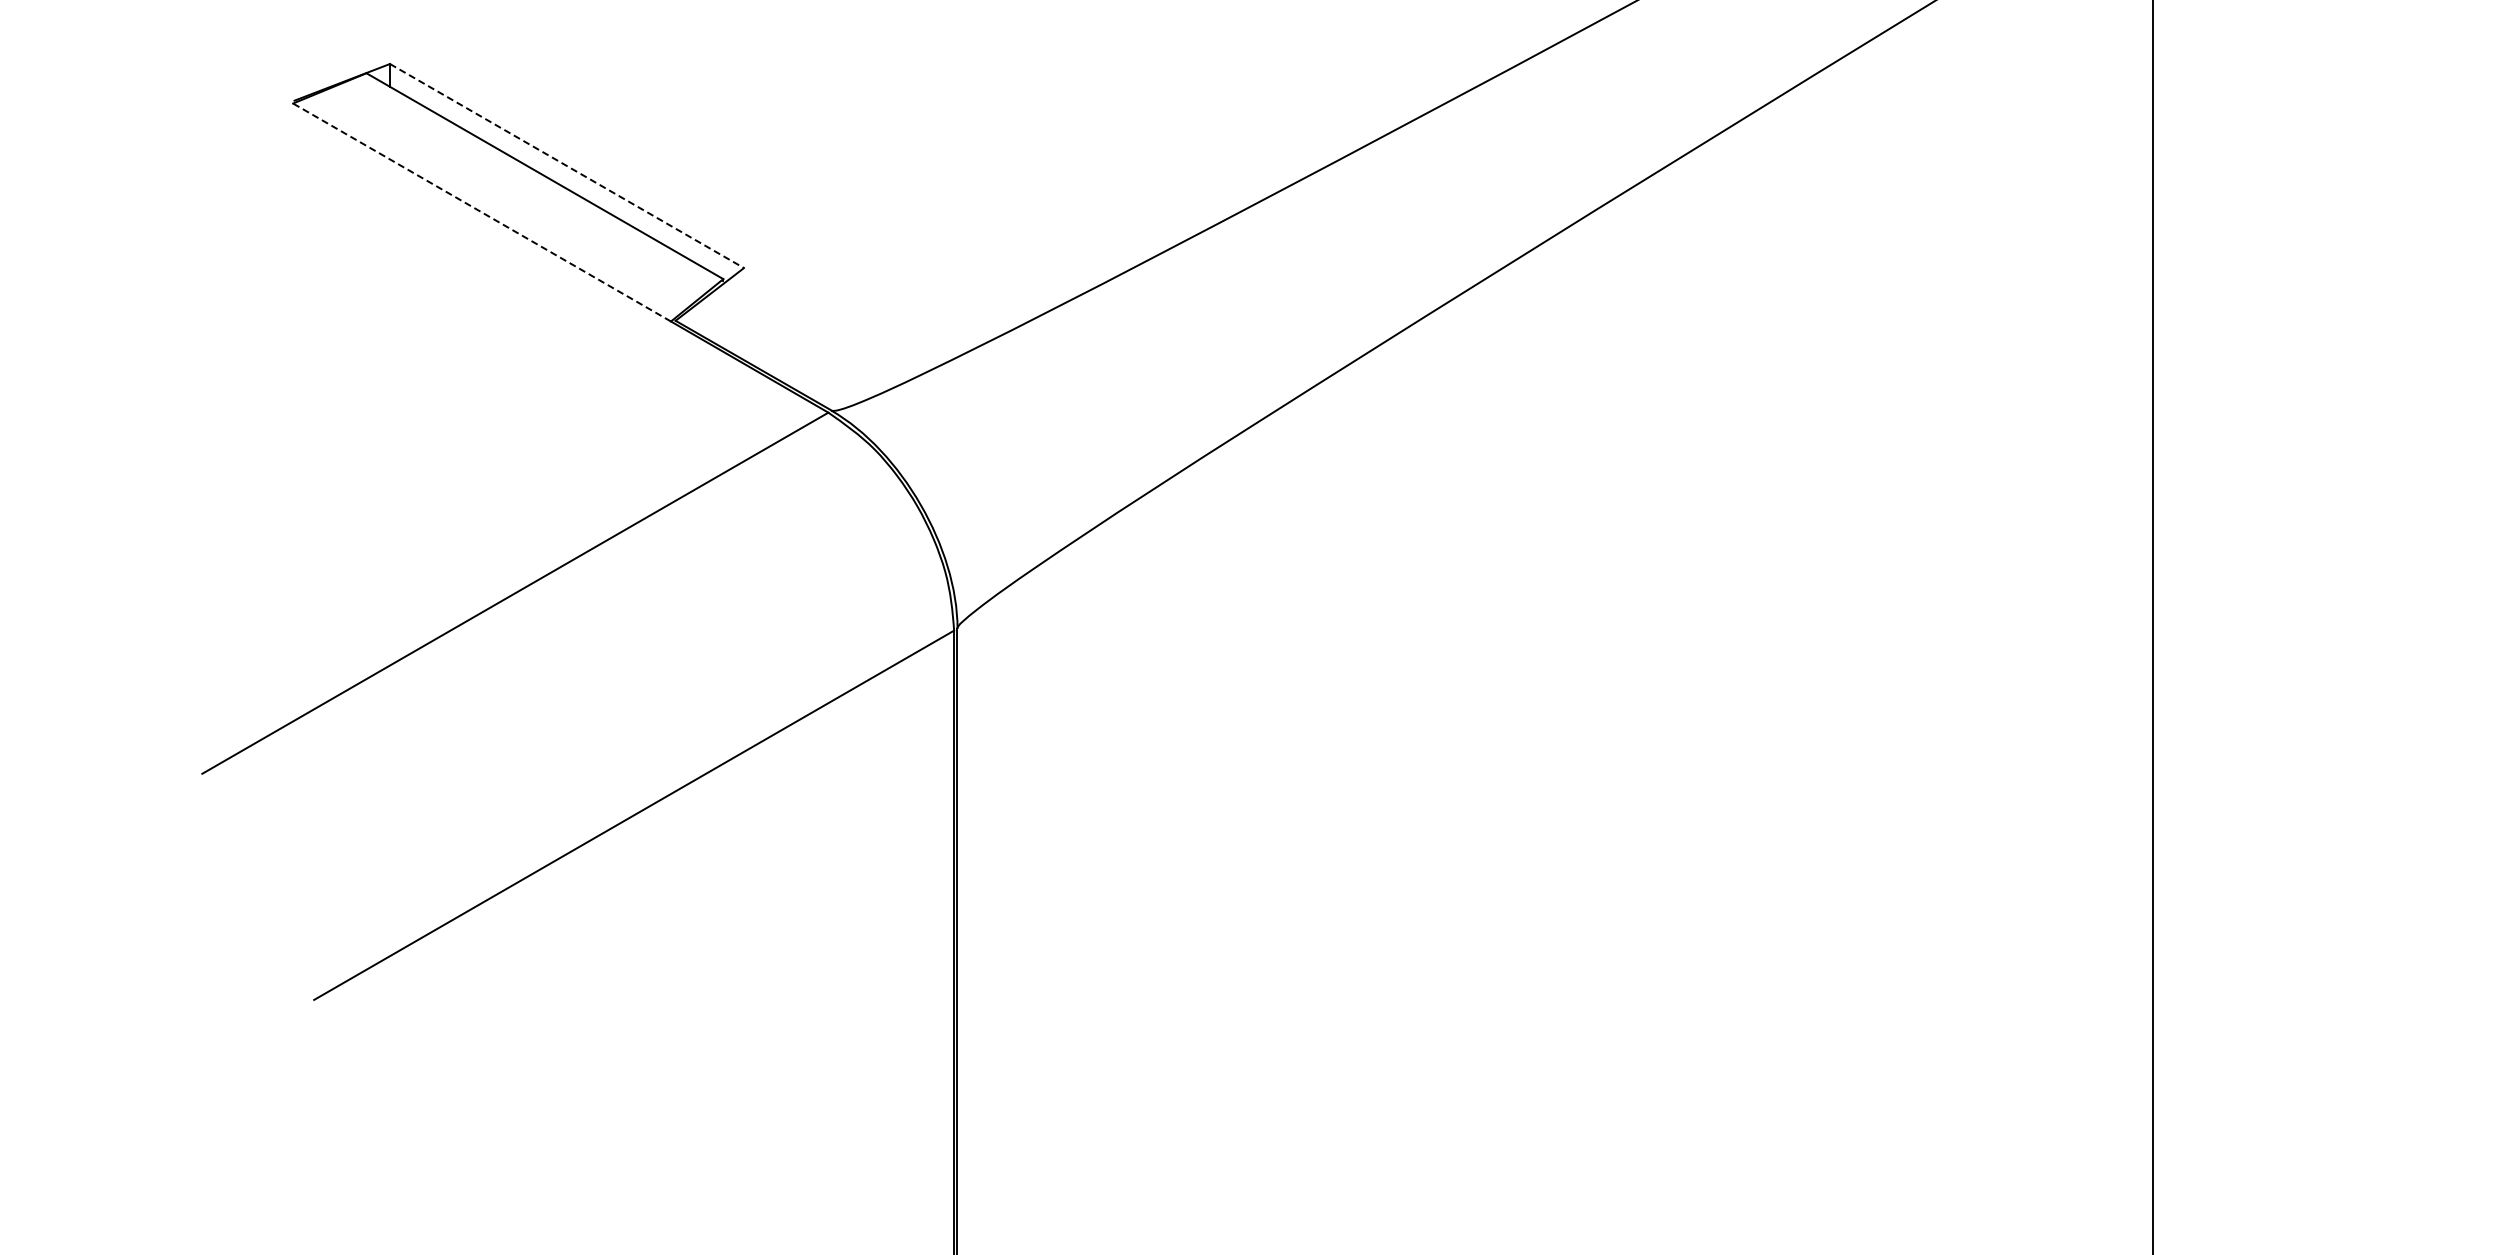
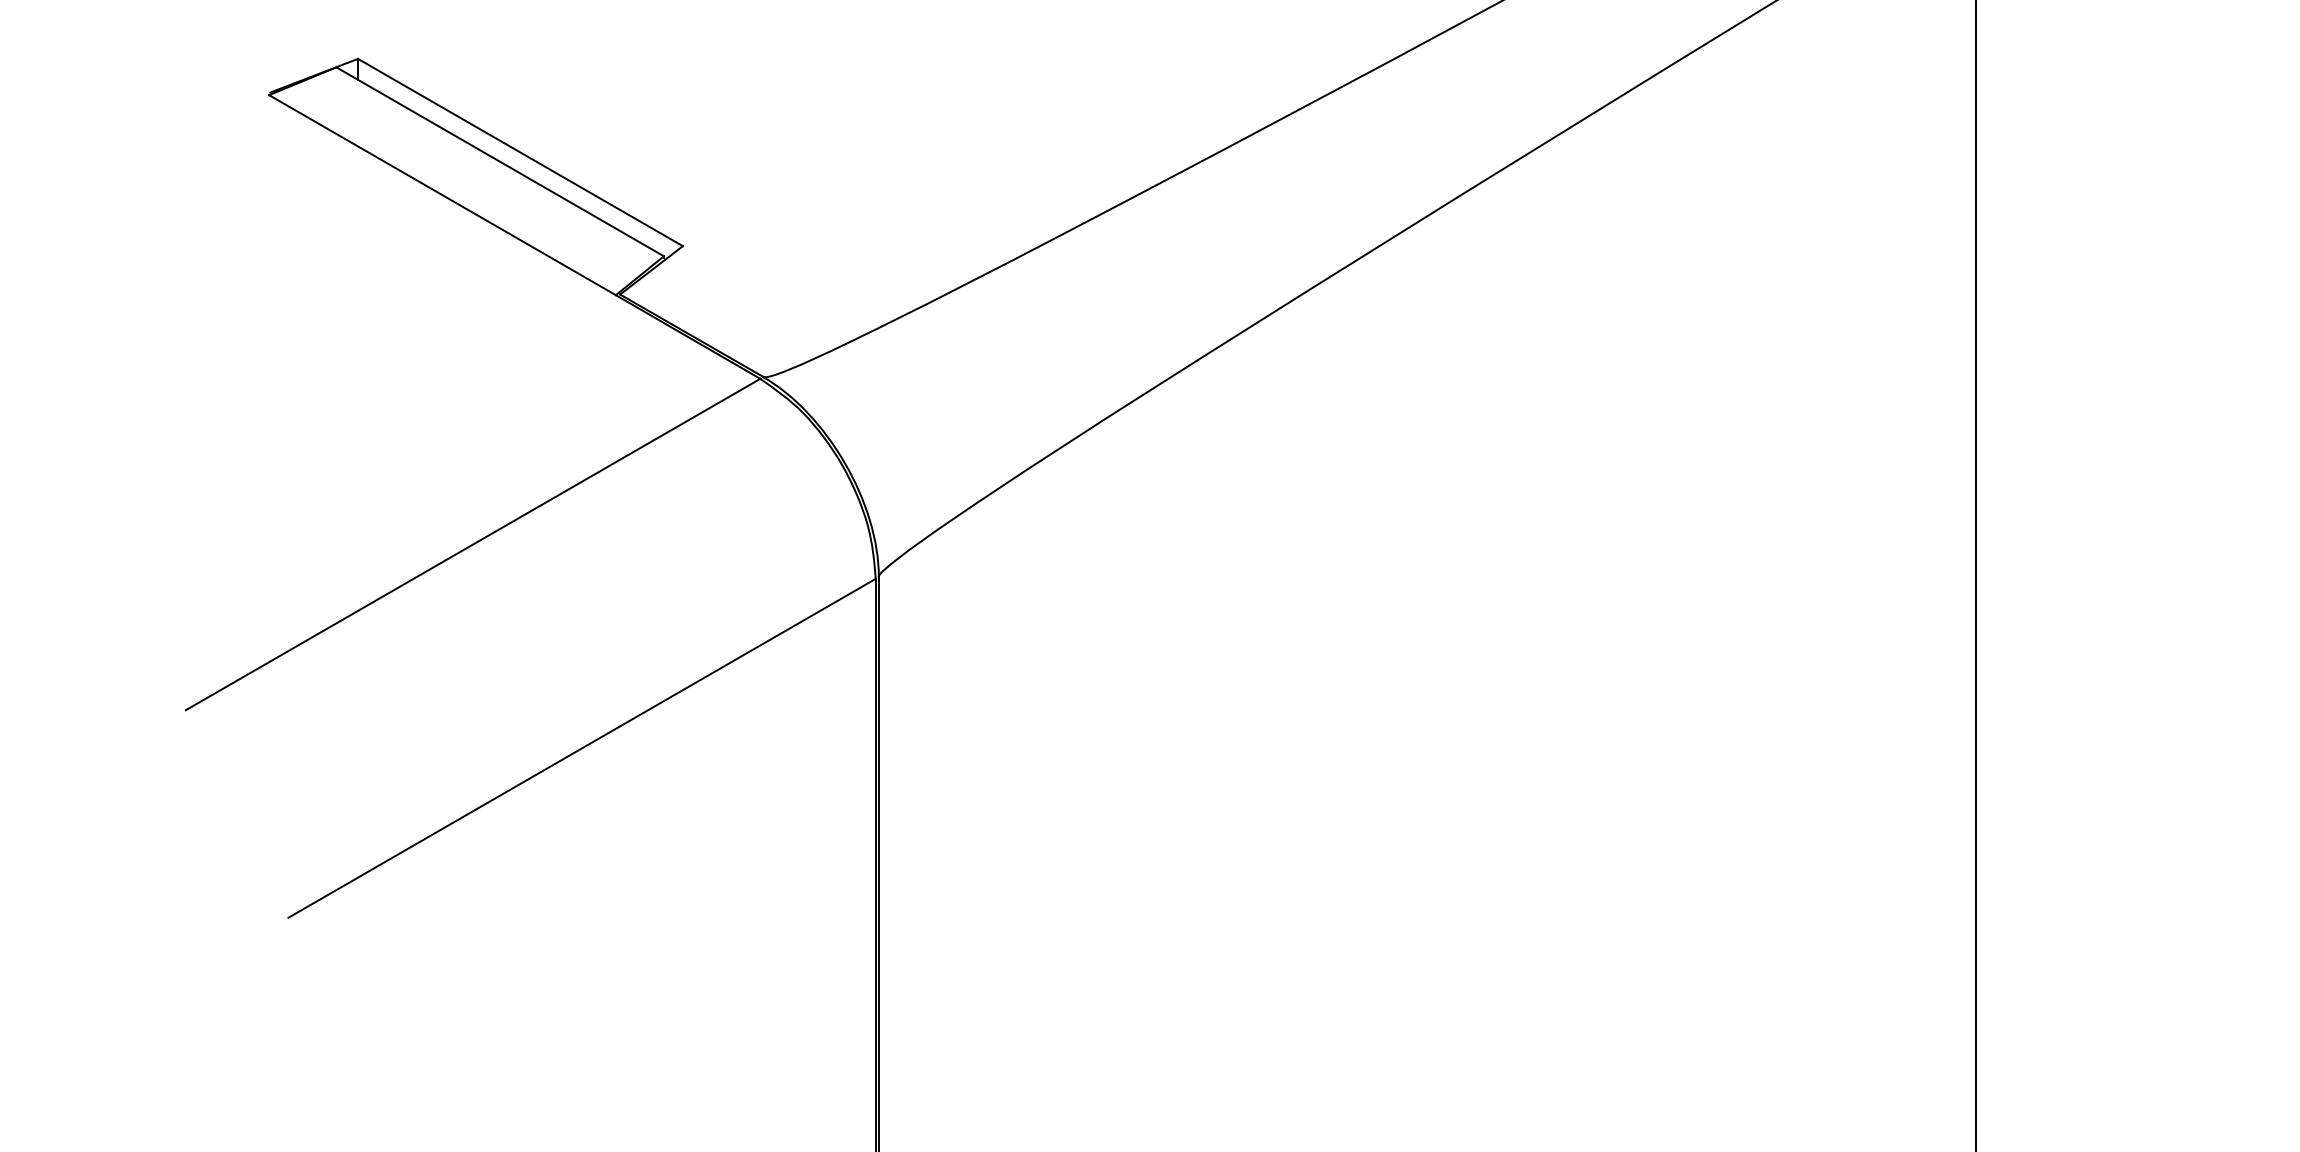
line: (567, 166) -> (520, 152), dashed -> solid
line: (481, 212) -> (441, 195), dashed -> solid

